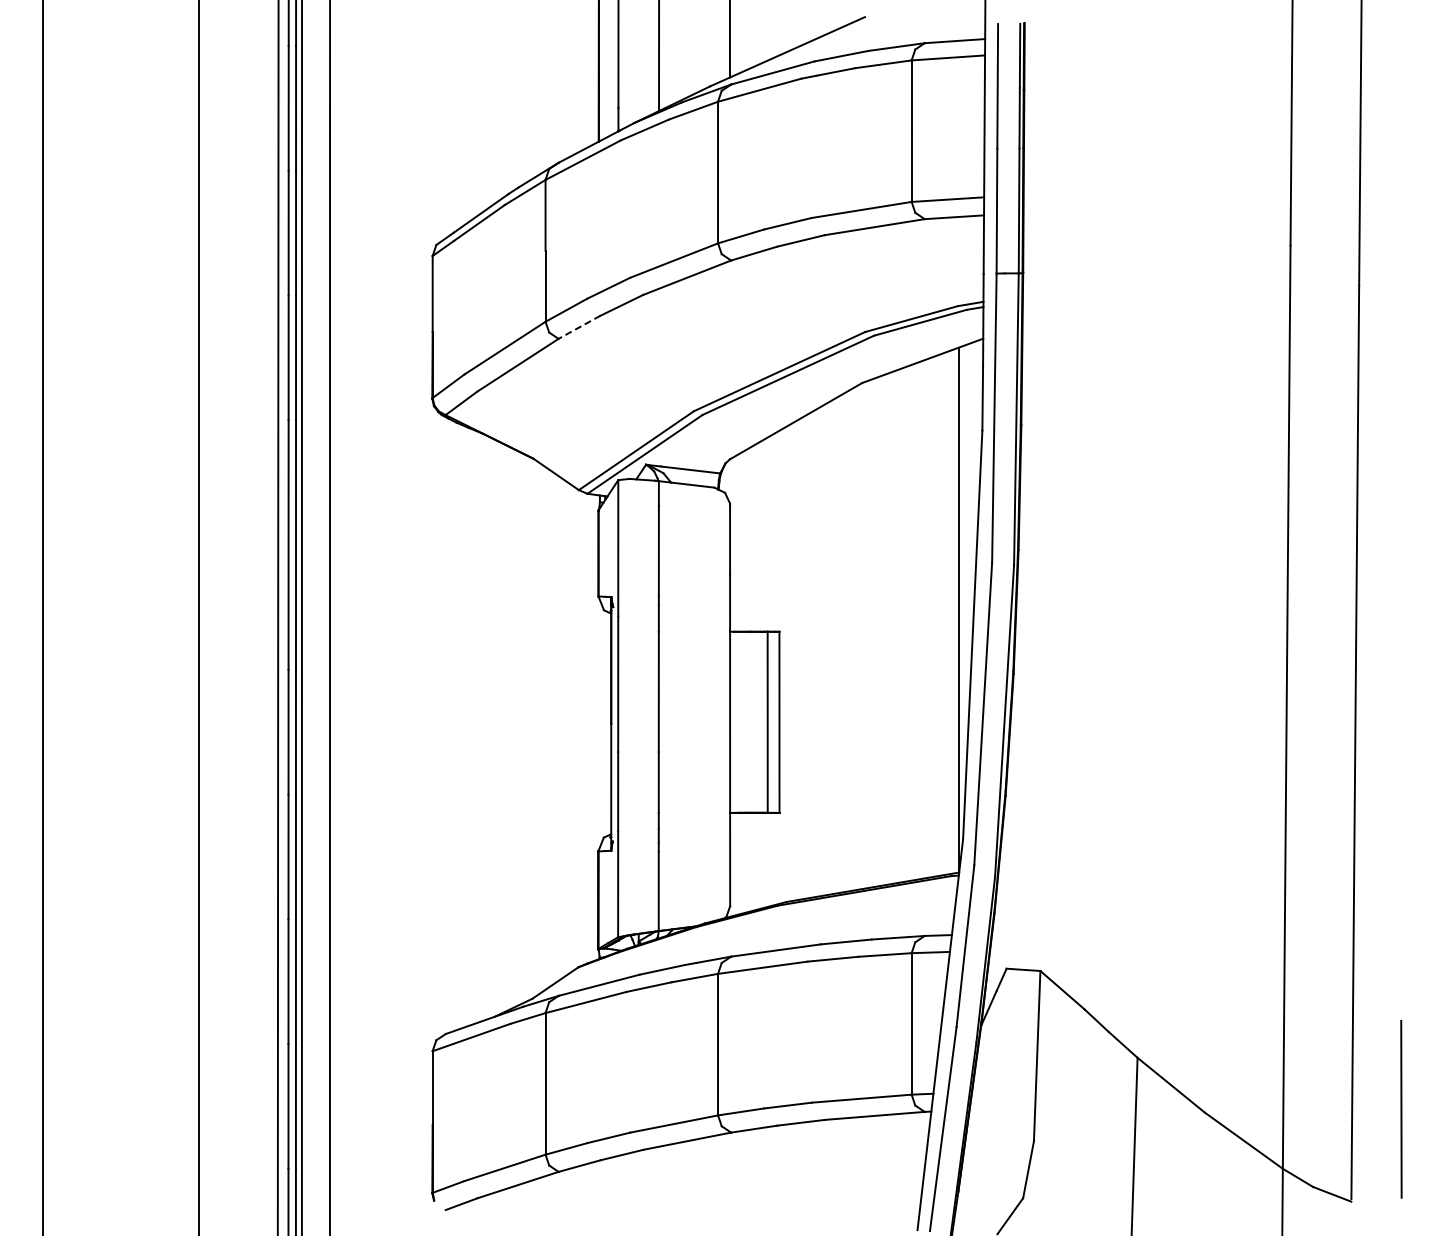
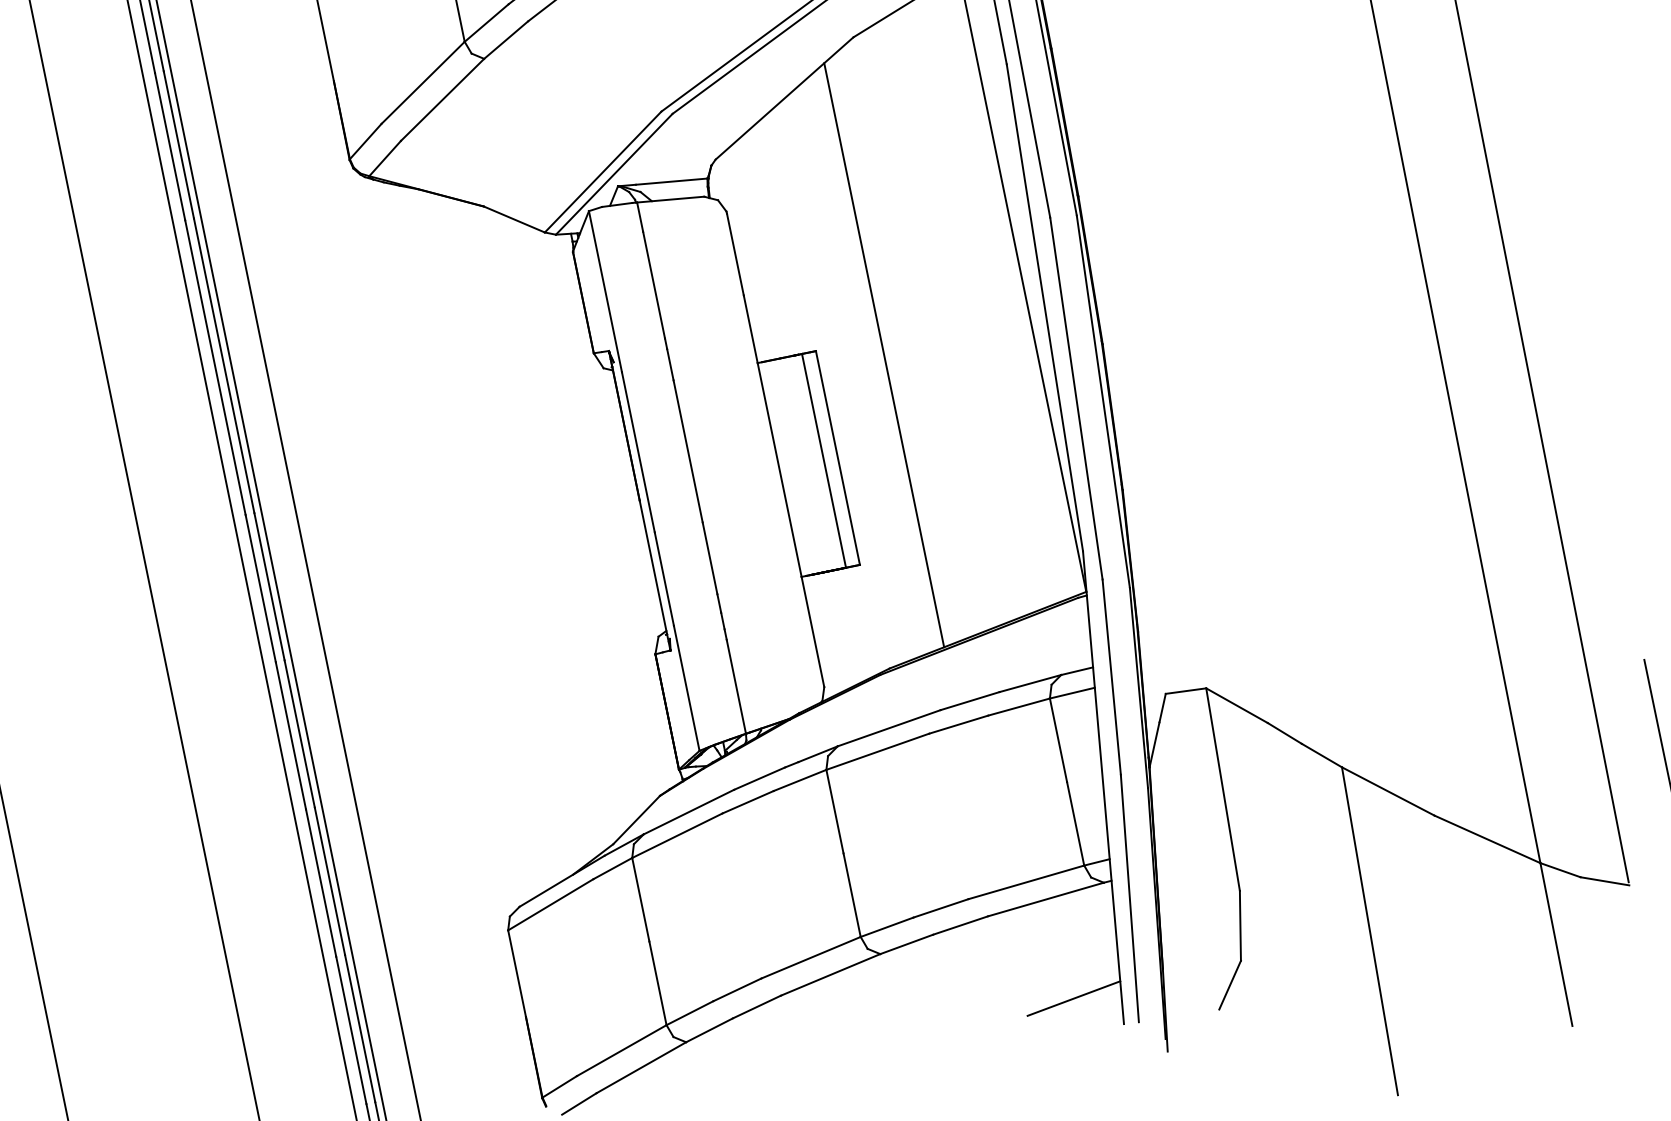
line: (579, 327) -> (506, 40), dashed -> solid
line: (834, 646) -> (884, 355), added
line: (880, 1200) -> (1073, 998), added

